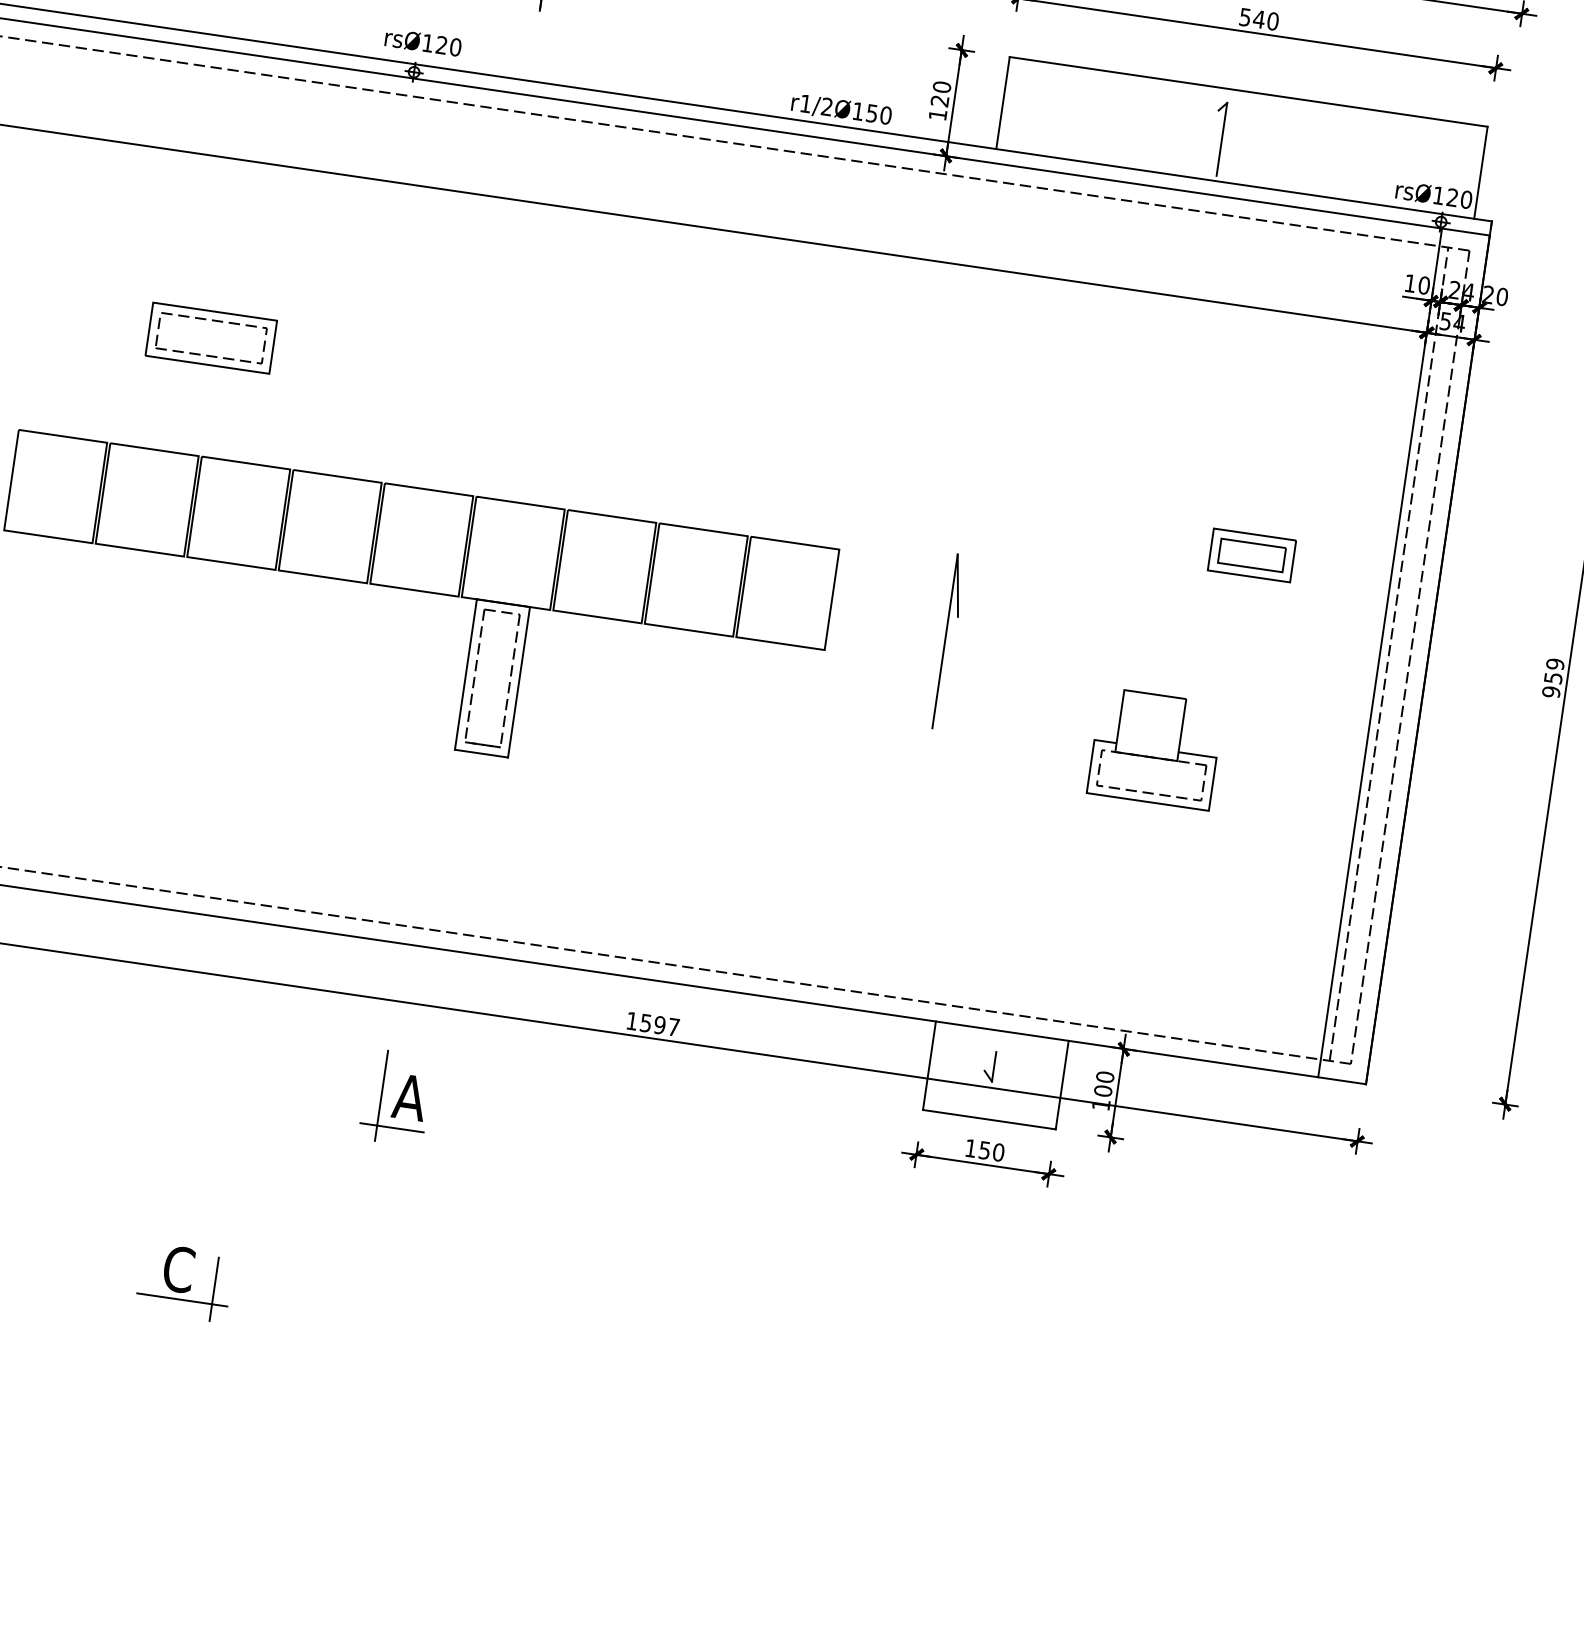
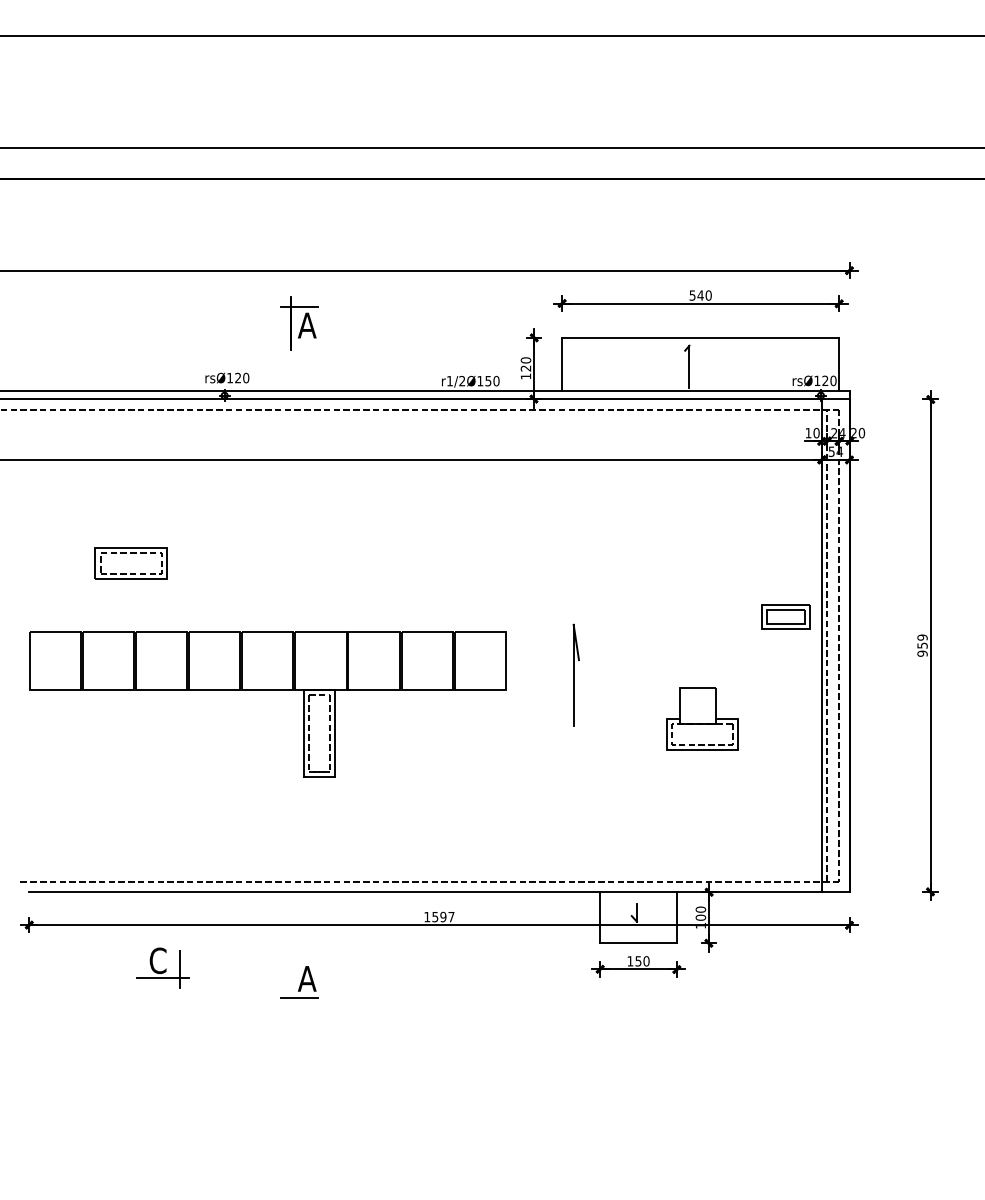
part: (1251, 554) -> (785, 616), moved
line: (380, 1096) -> (290, 980), removed
part: (184, 1282) -> (162, 967), moved

